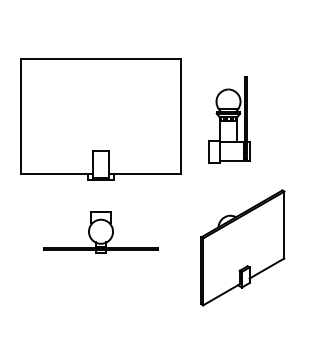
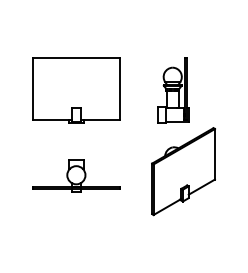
part: (100, 119) -> (76, 90), size x0.71
part: (242, 247) -> (183, 171), moved

